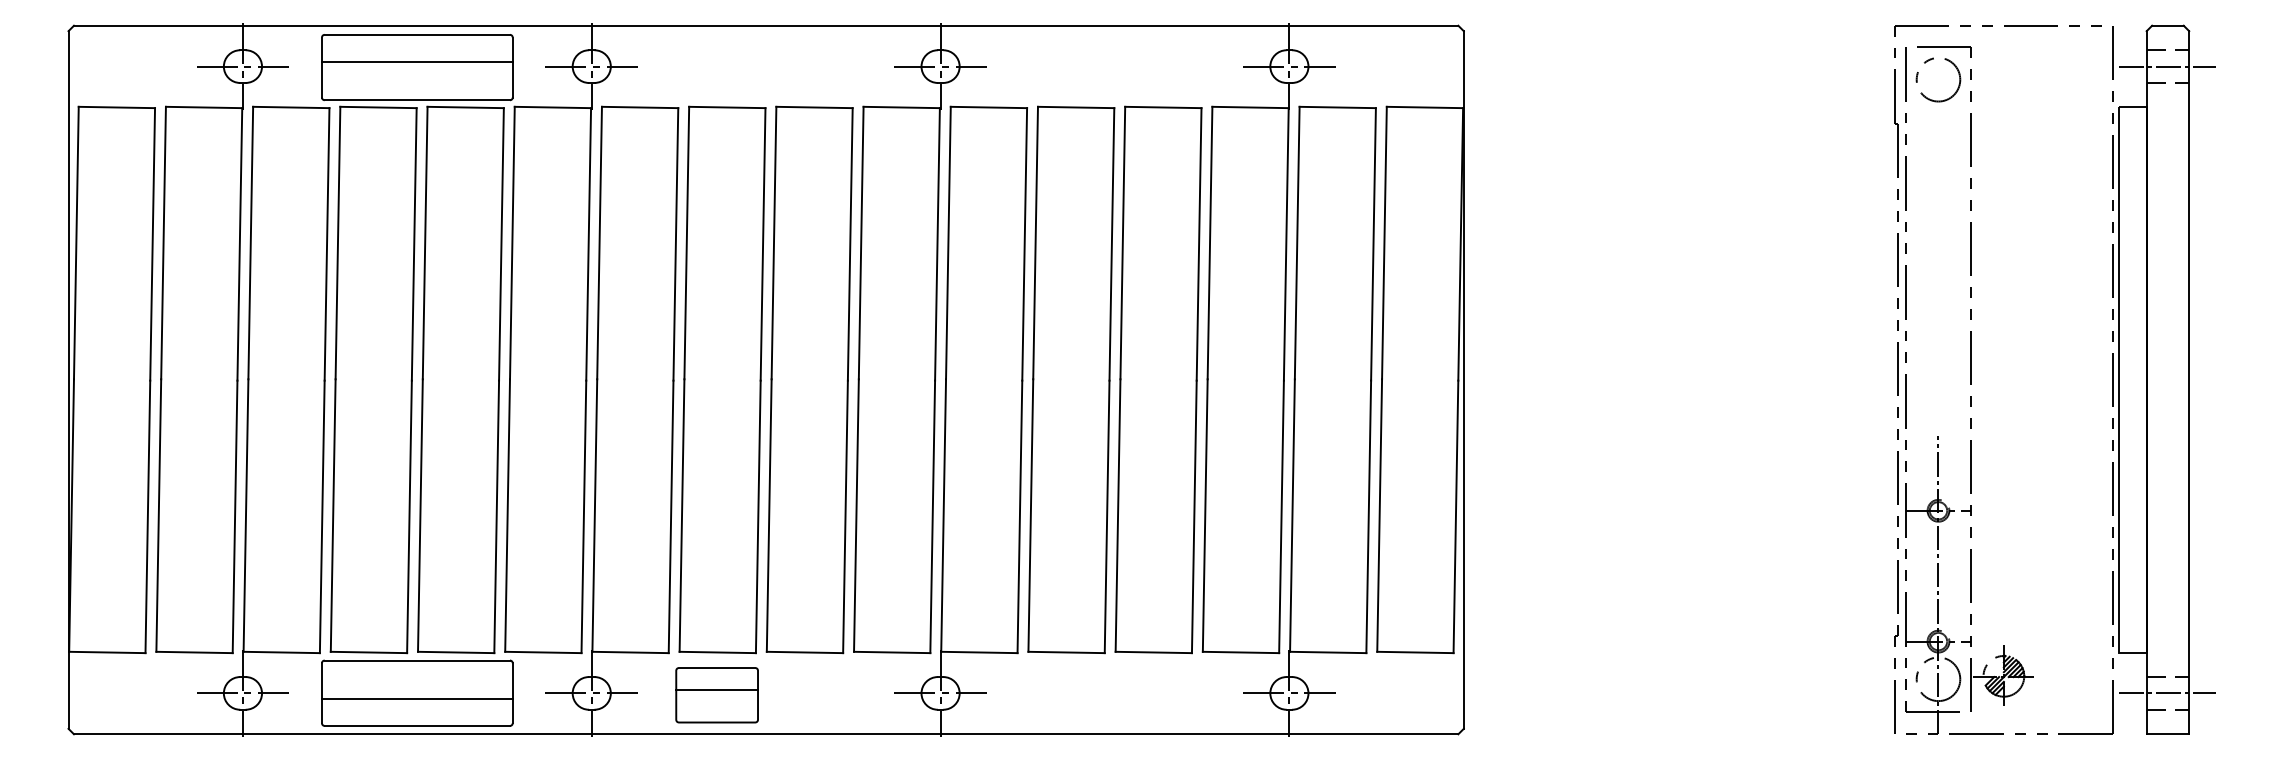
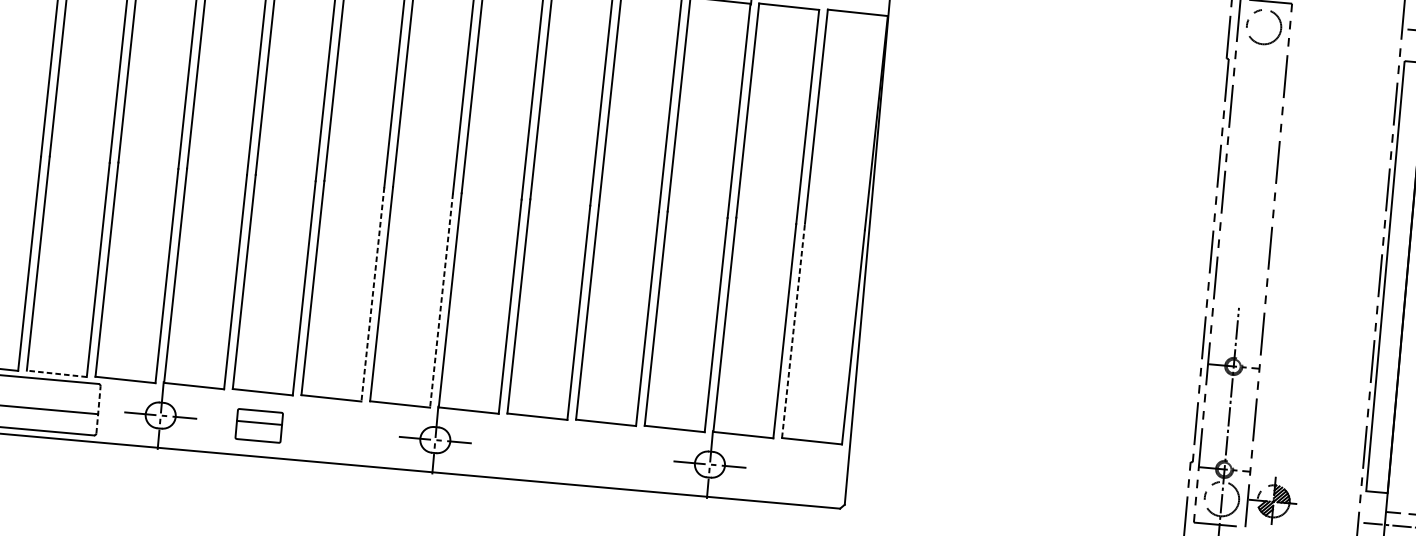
line: (1379, 515) -> (793, 330), solid -> dashed
line: (845, 517) -> (372, 294), solid -> dashed
line: (932, 517) -> (441, 301), solid -> dashed
line: (455, 652) -> (56, 373), solid -> dashed
line: (512, 693) -> (98, 410), solid -> dashed
part: (716, 695) -> (258, 426), size x0.7

